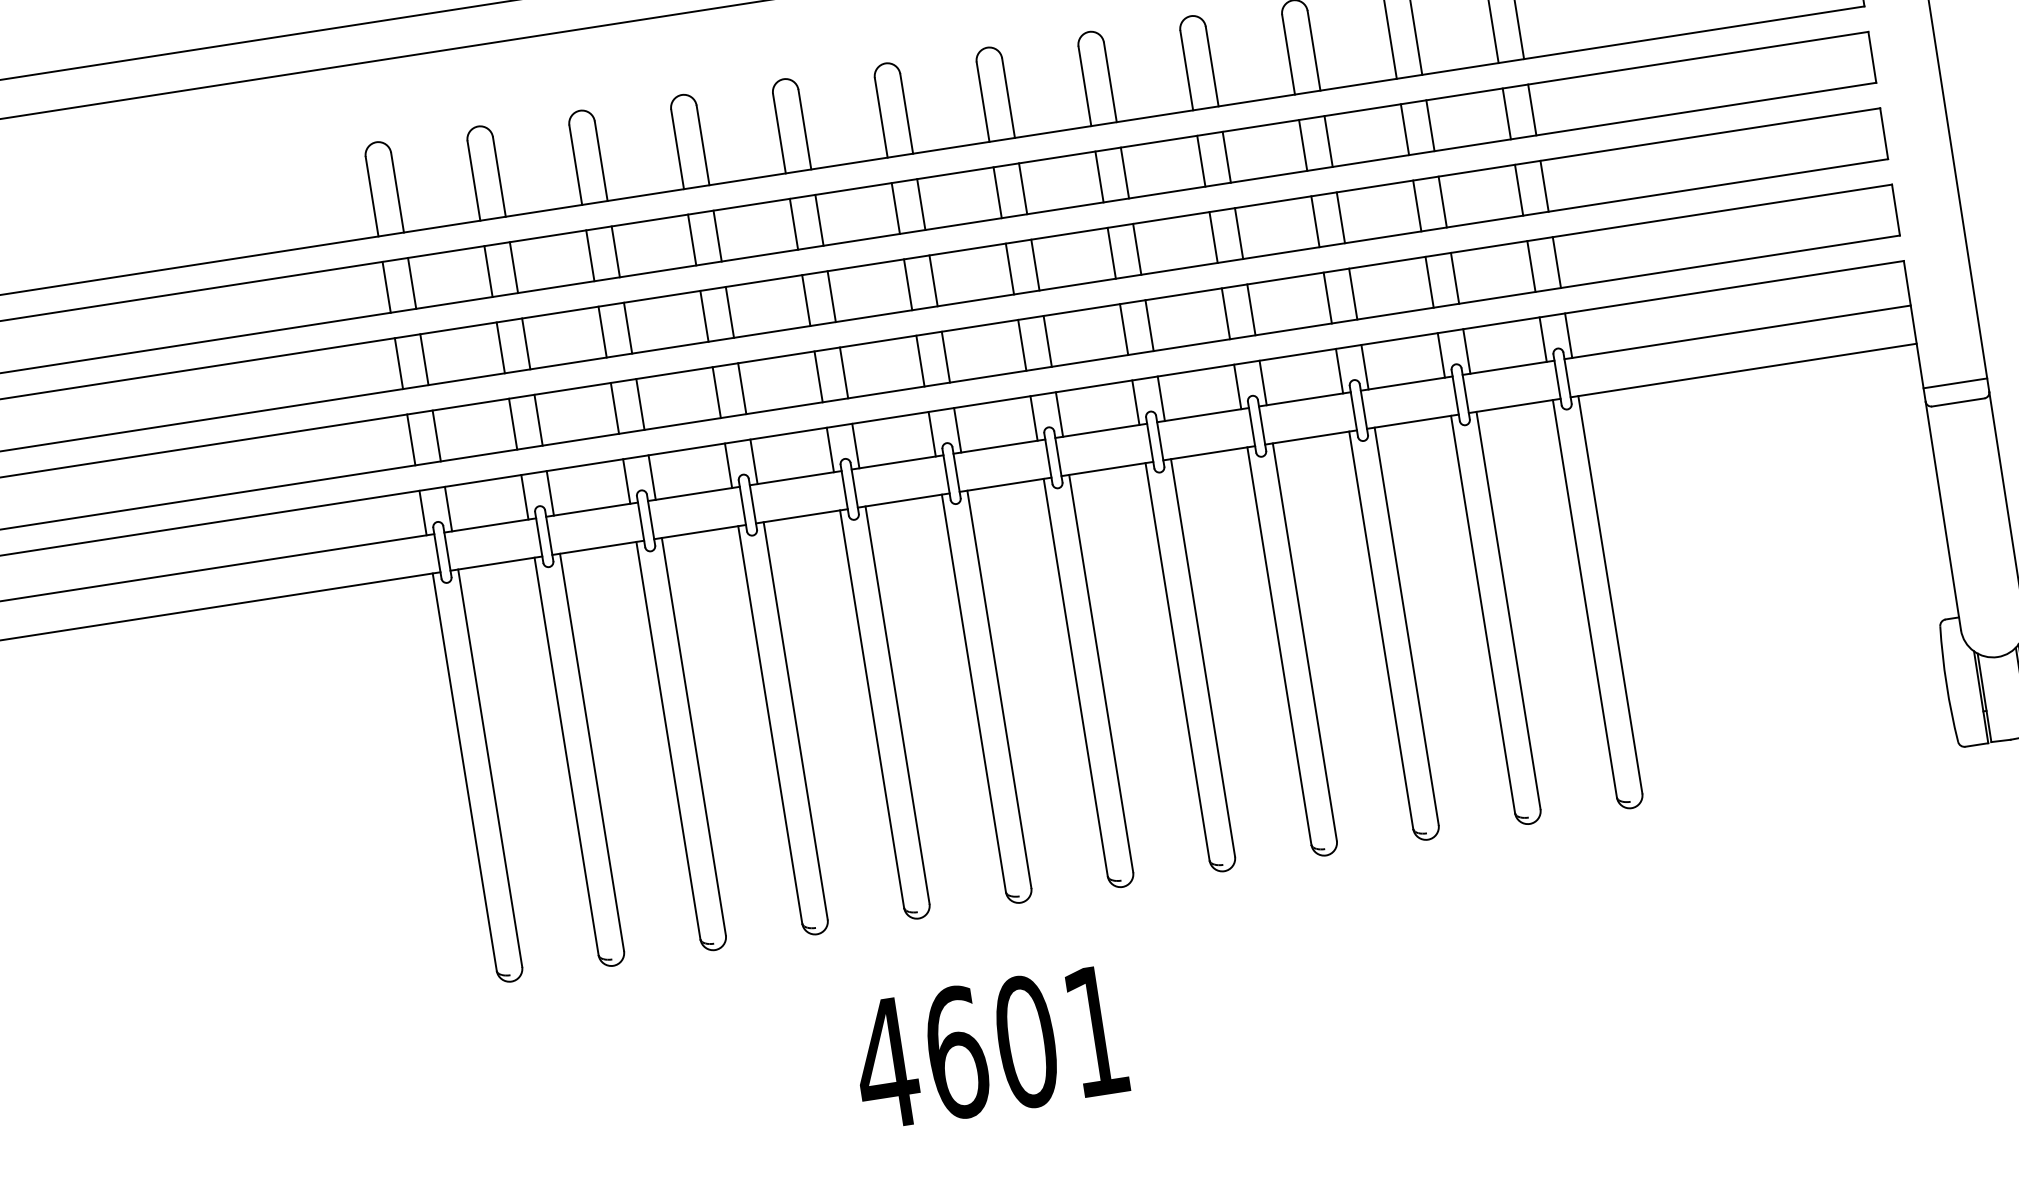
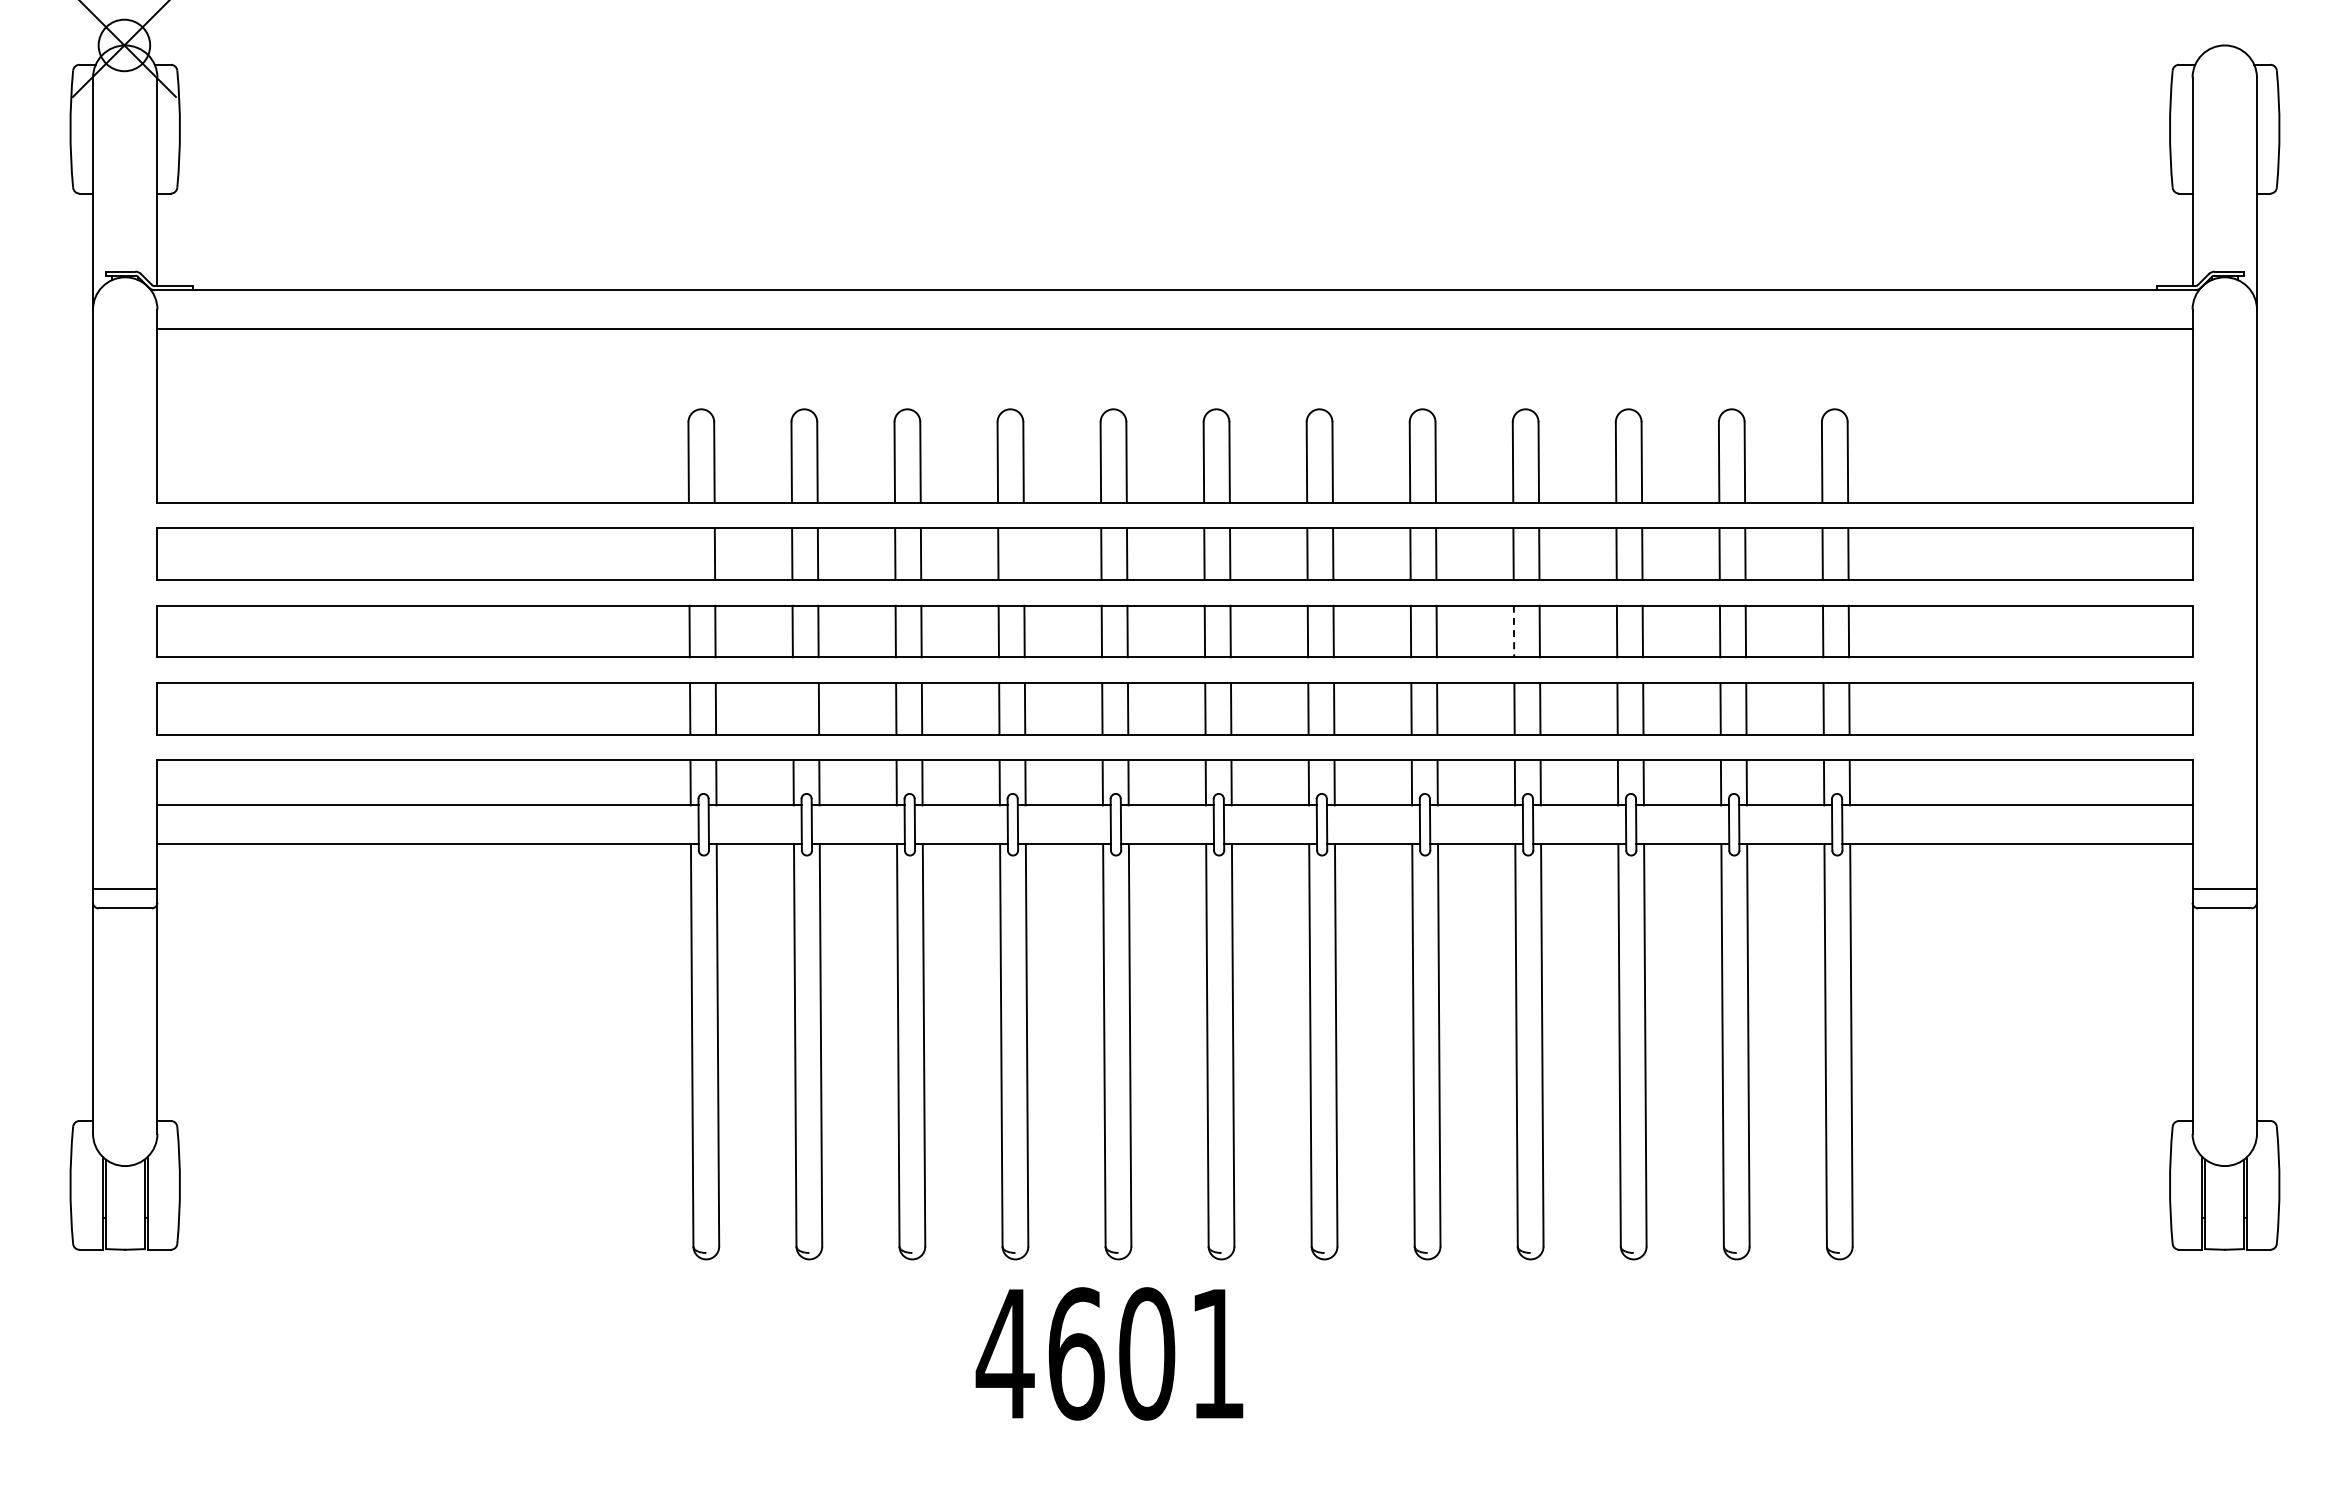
line: (717, 236) -> (1023, 554), removed
line: (1214, 237) -> (1514, 631), solid -> dashed
line: (387, 287) -> (689, 554), removed
line: (513, 423) -> (793, 708), removed
text: (989, 1047) -> (1109, 1353), moved

